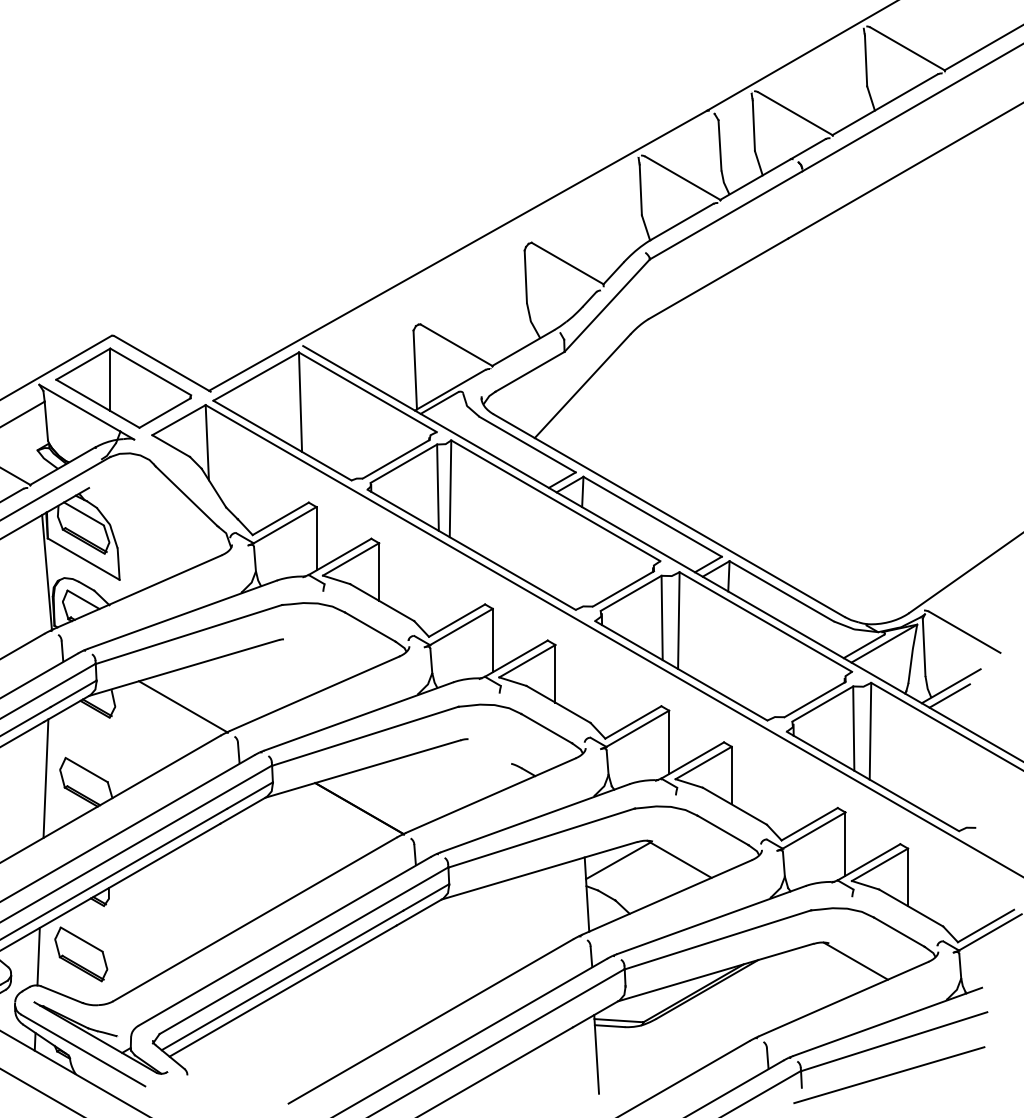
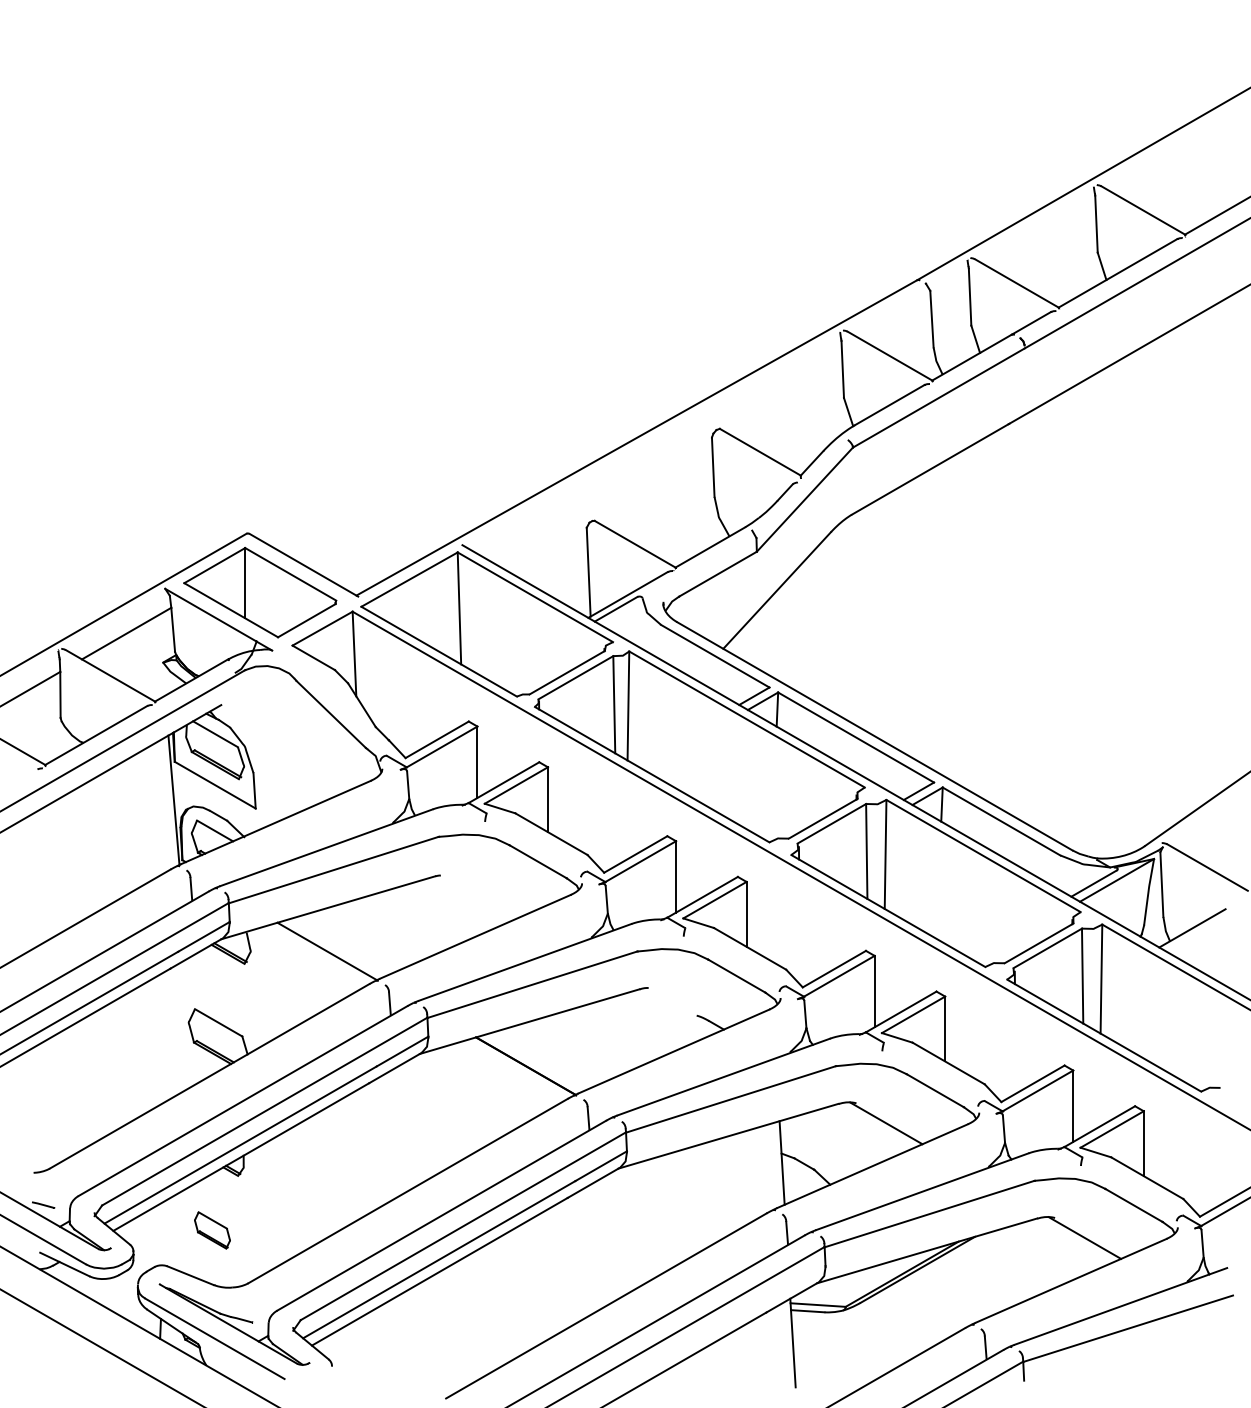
line: (949, 696) -> (1190, 939), removed
line: (45, 778) -> (172, 1032), removed
line: (618, 860) -> (817, 1124), removed
part: (81, 954) -> (212, 1230), size x0.6
line: (38, 956) -> (164, 1232), removed
line: (889, 1074) -> (1122, 1365), removed

